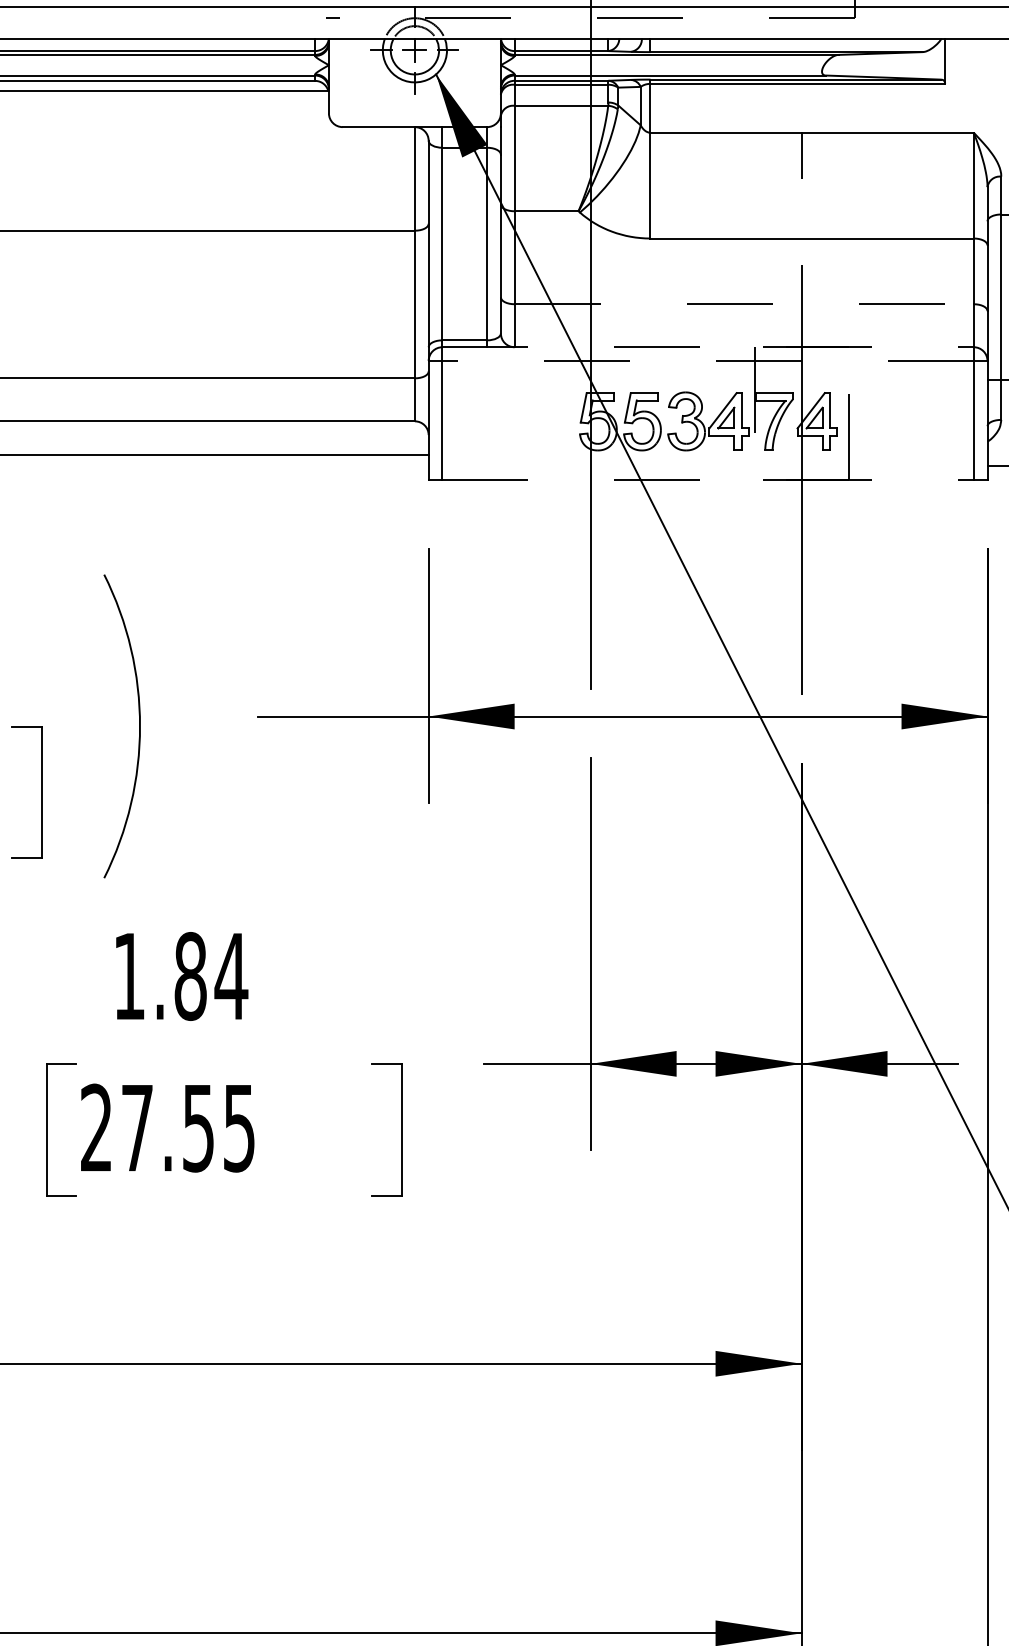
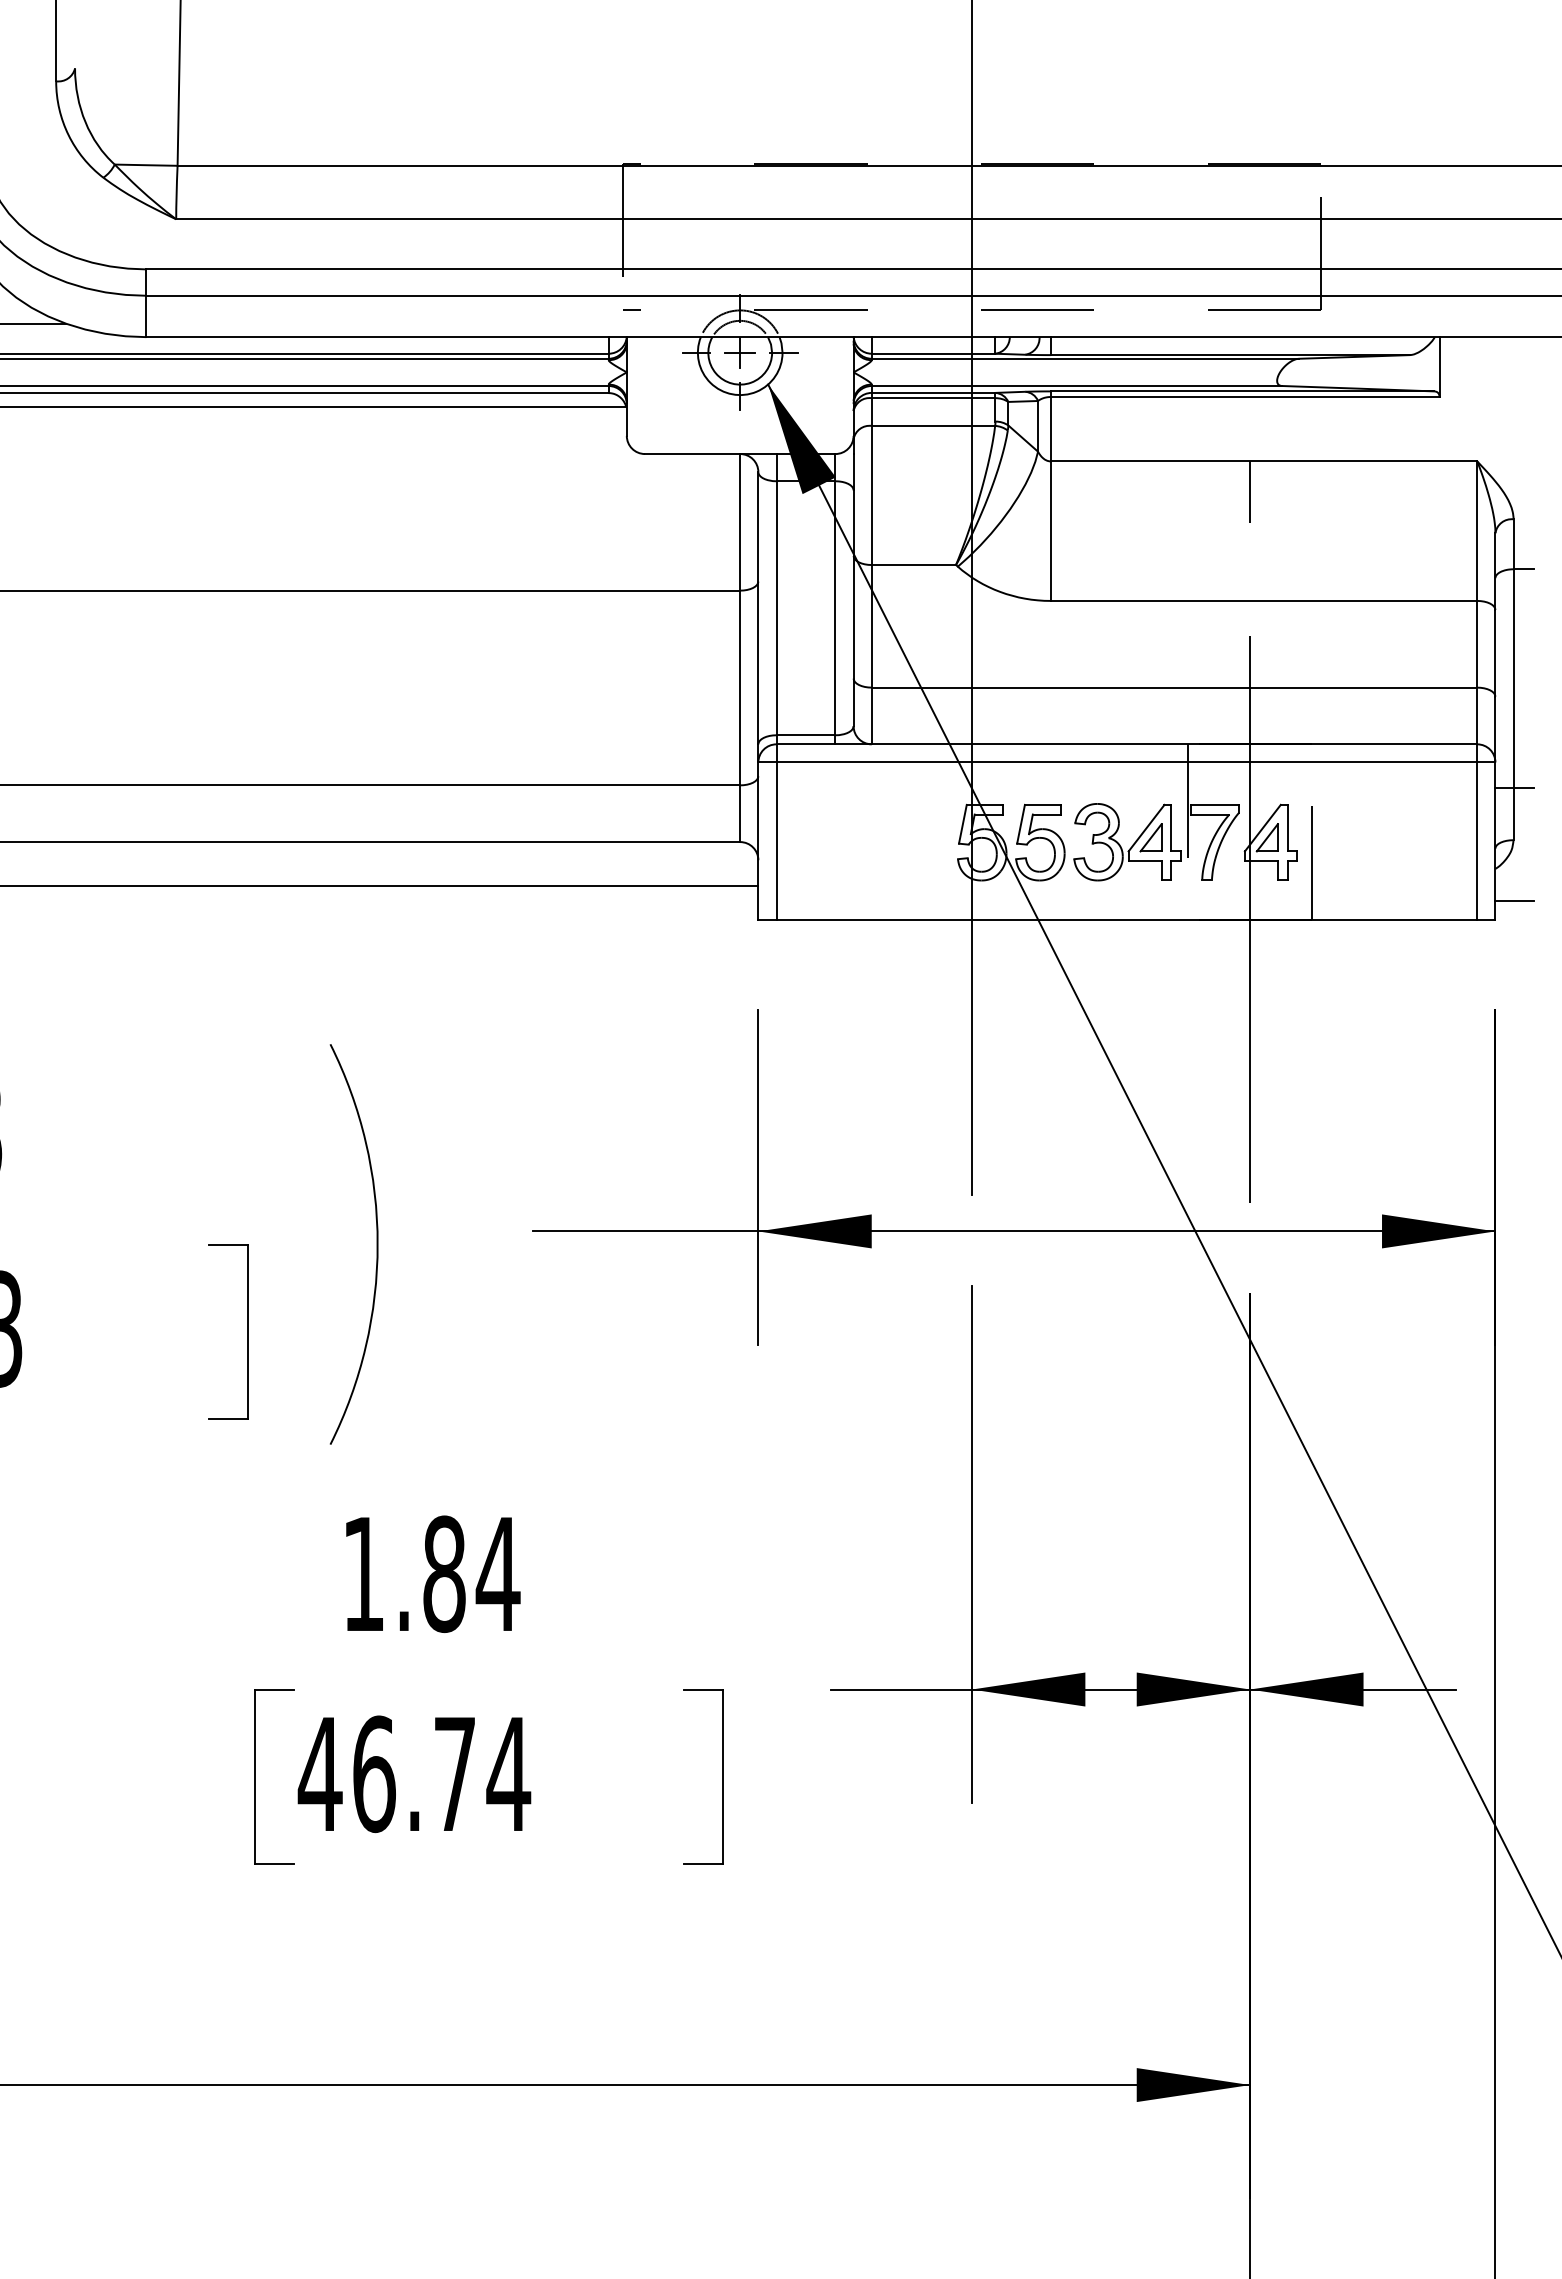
line: (744, 304) -> (1174, 687), dashed -> solid
line: (708, 347) -> (1127, 744), dashed -> solid
line: (707, 361) -> (1126, 762), dashed -> solid
line: (708, 480) -> (1127, 919), dashed -> solid
text: (167, 1128) -> (414, 1774), 27.55 -> 46.74

